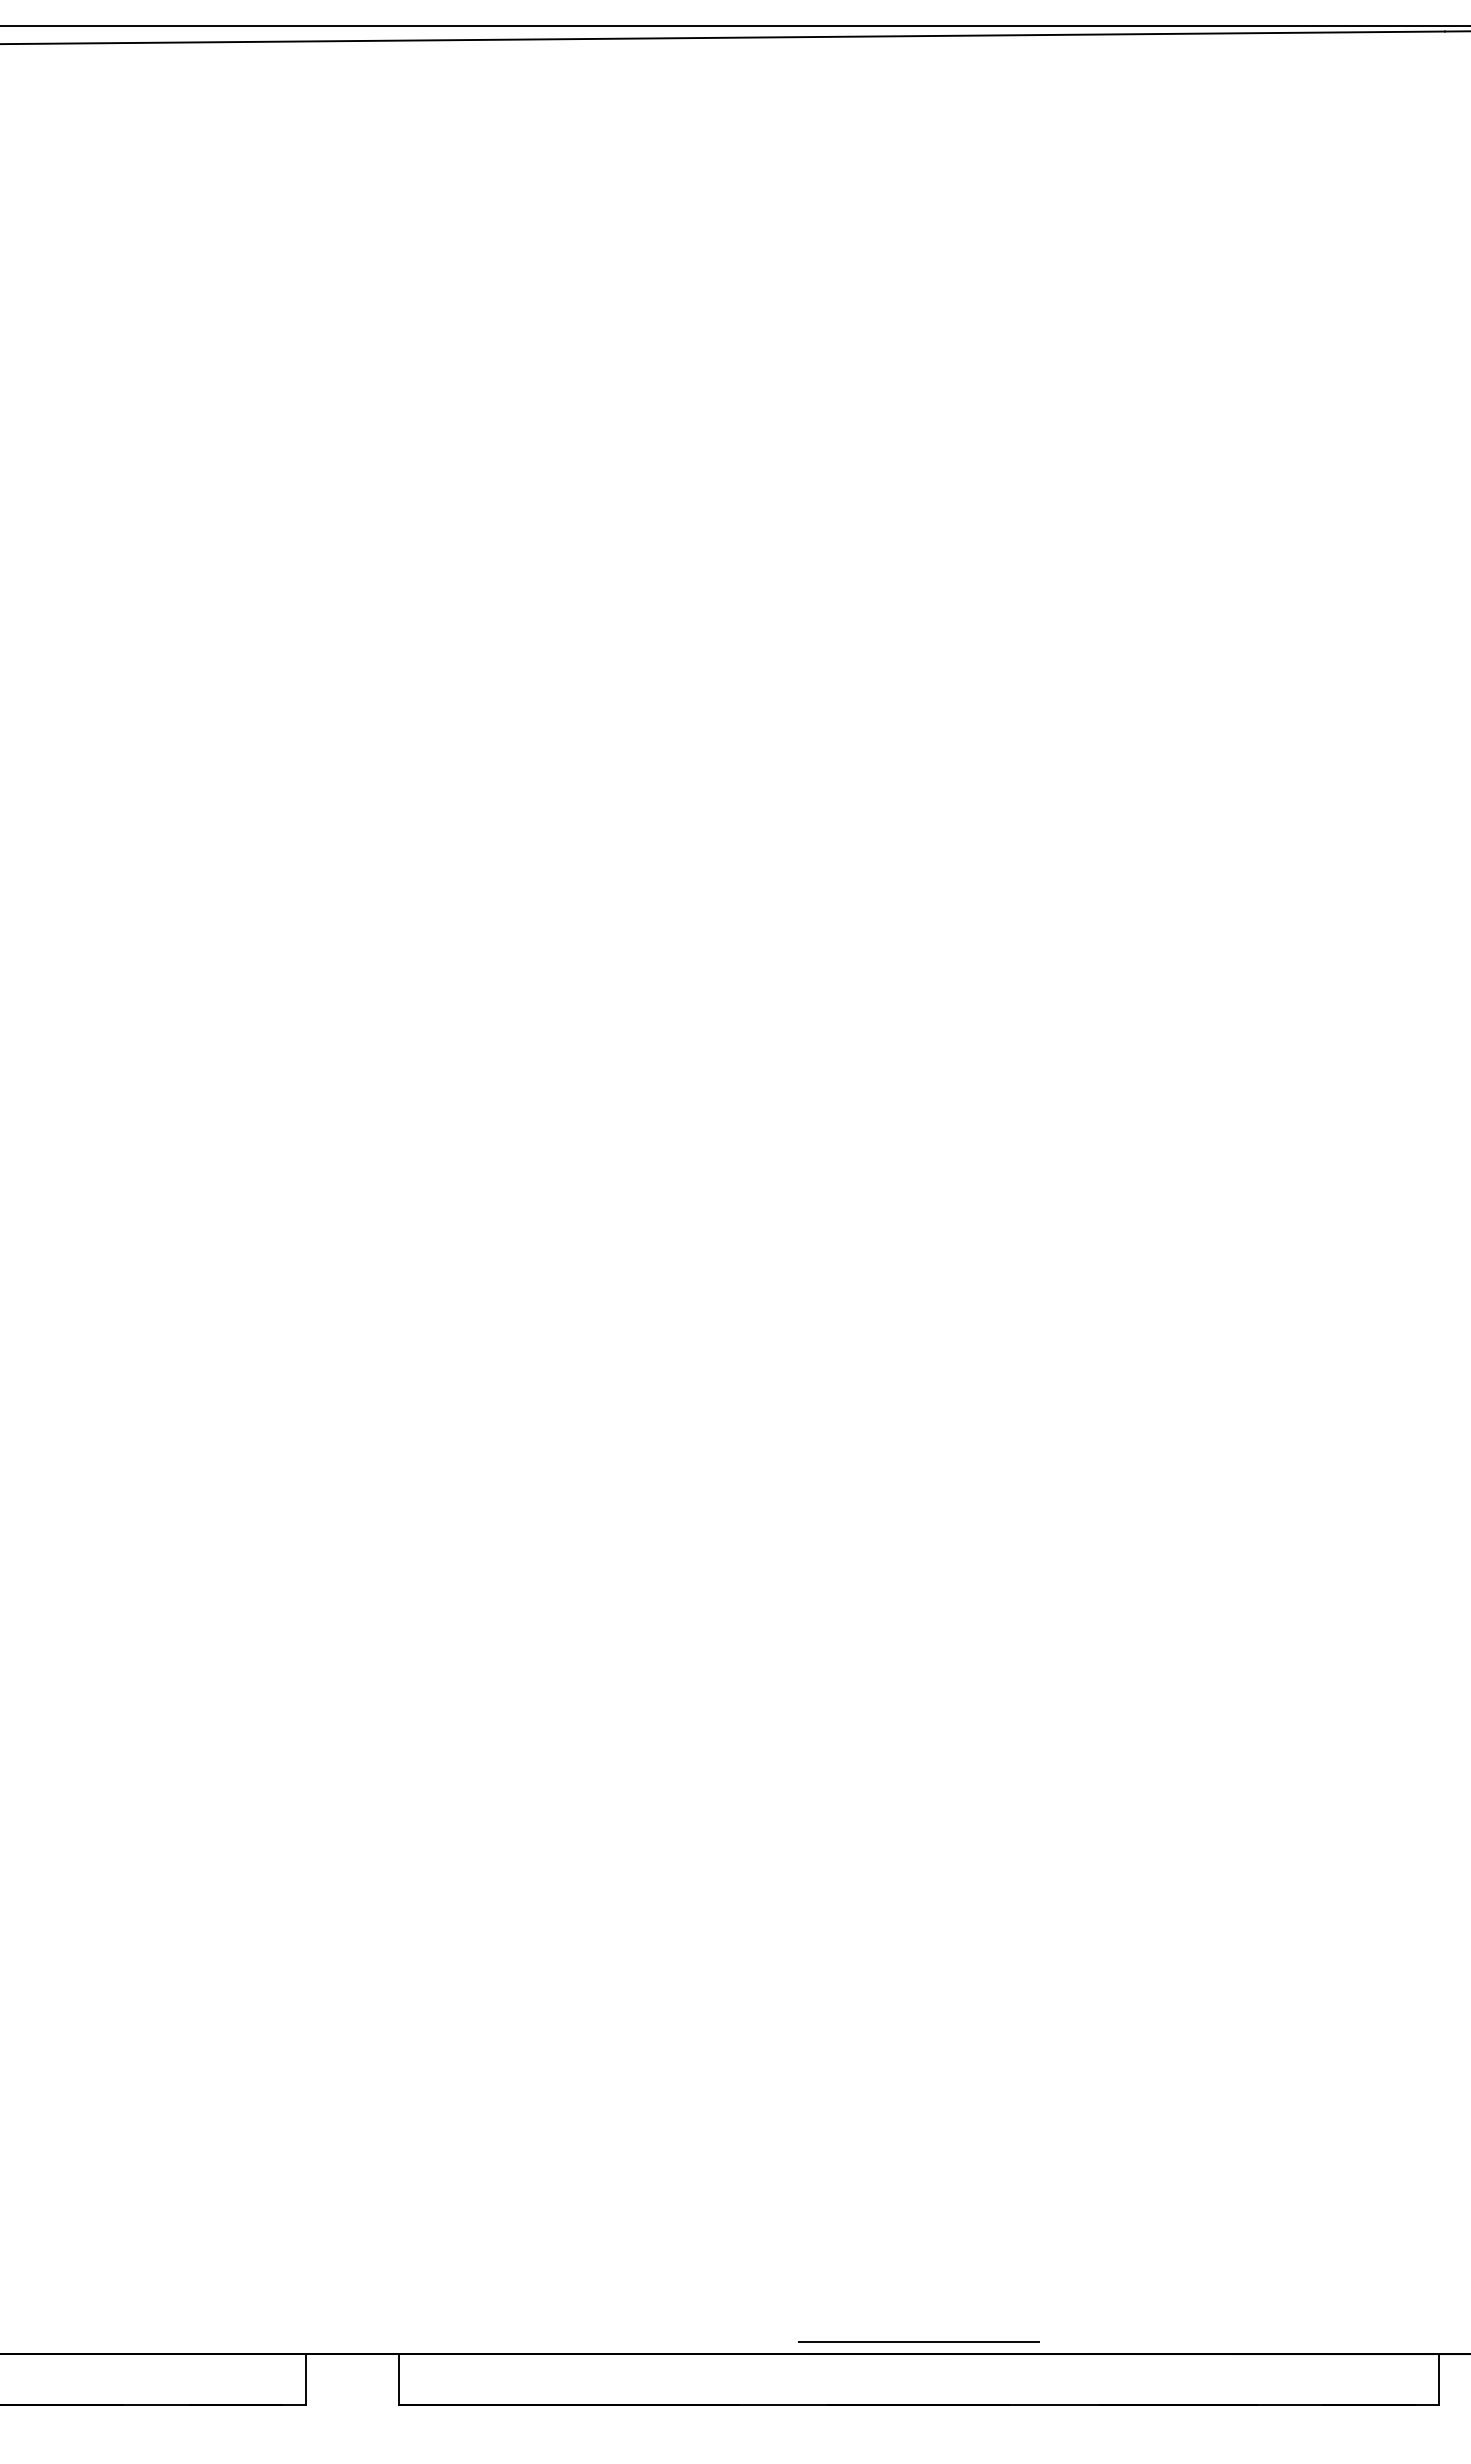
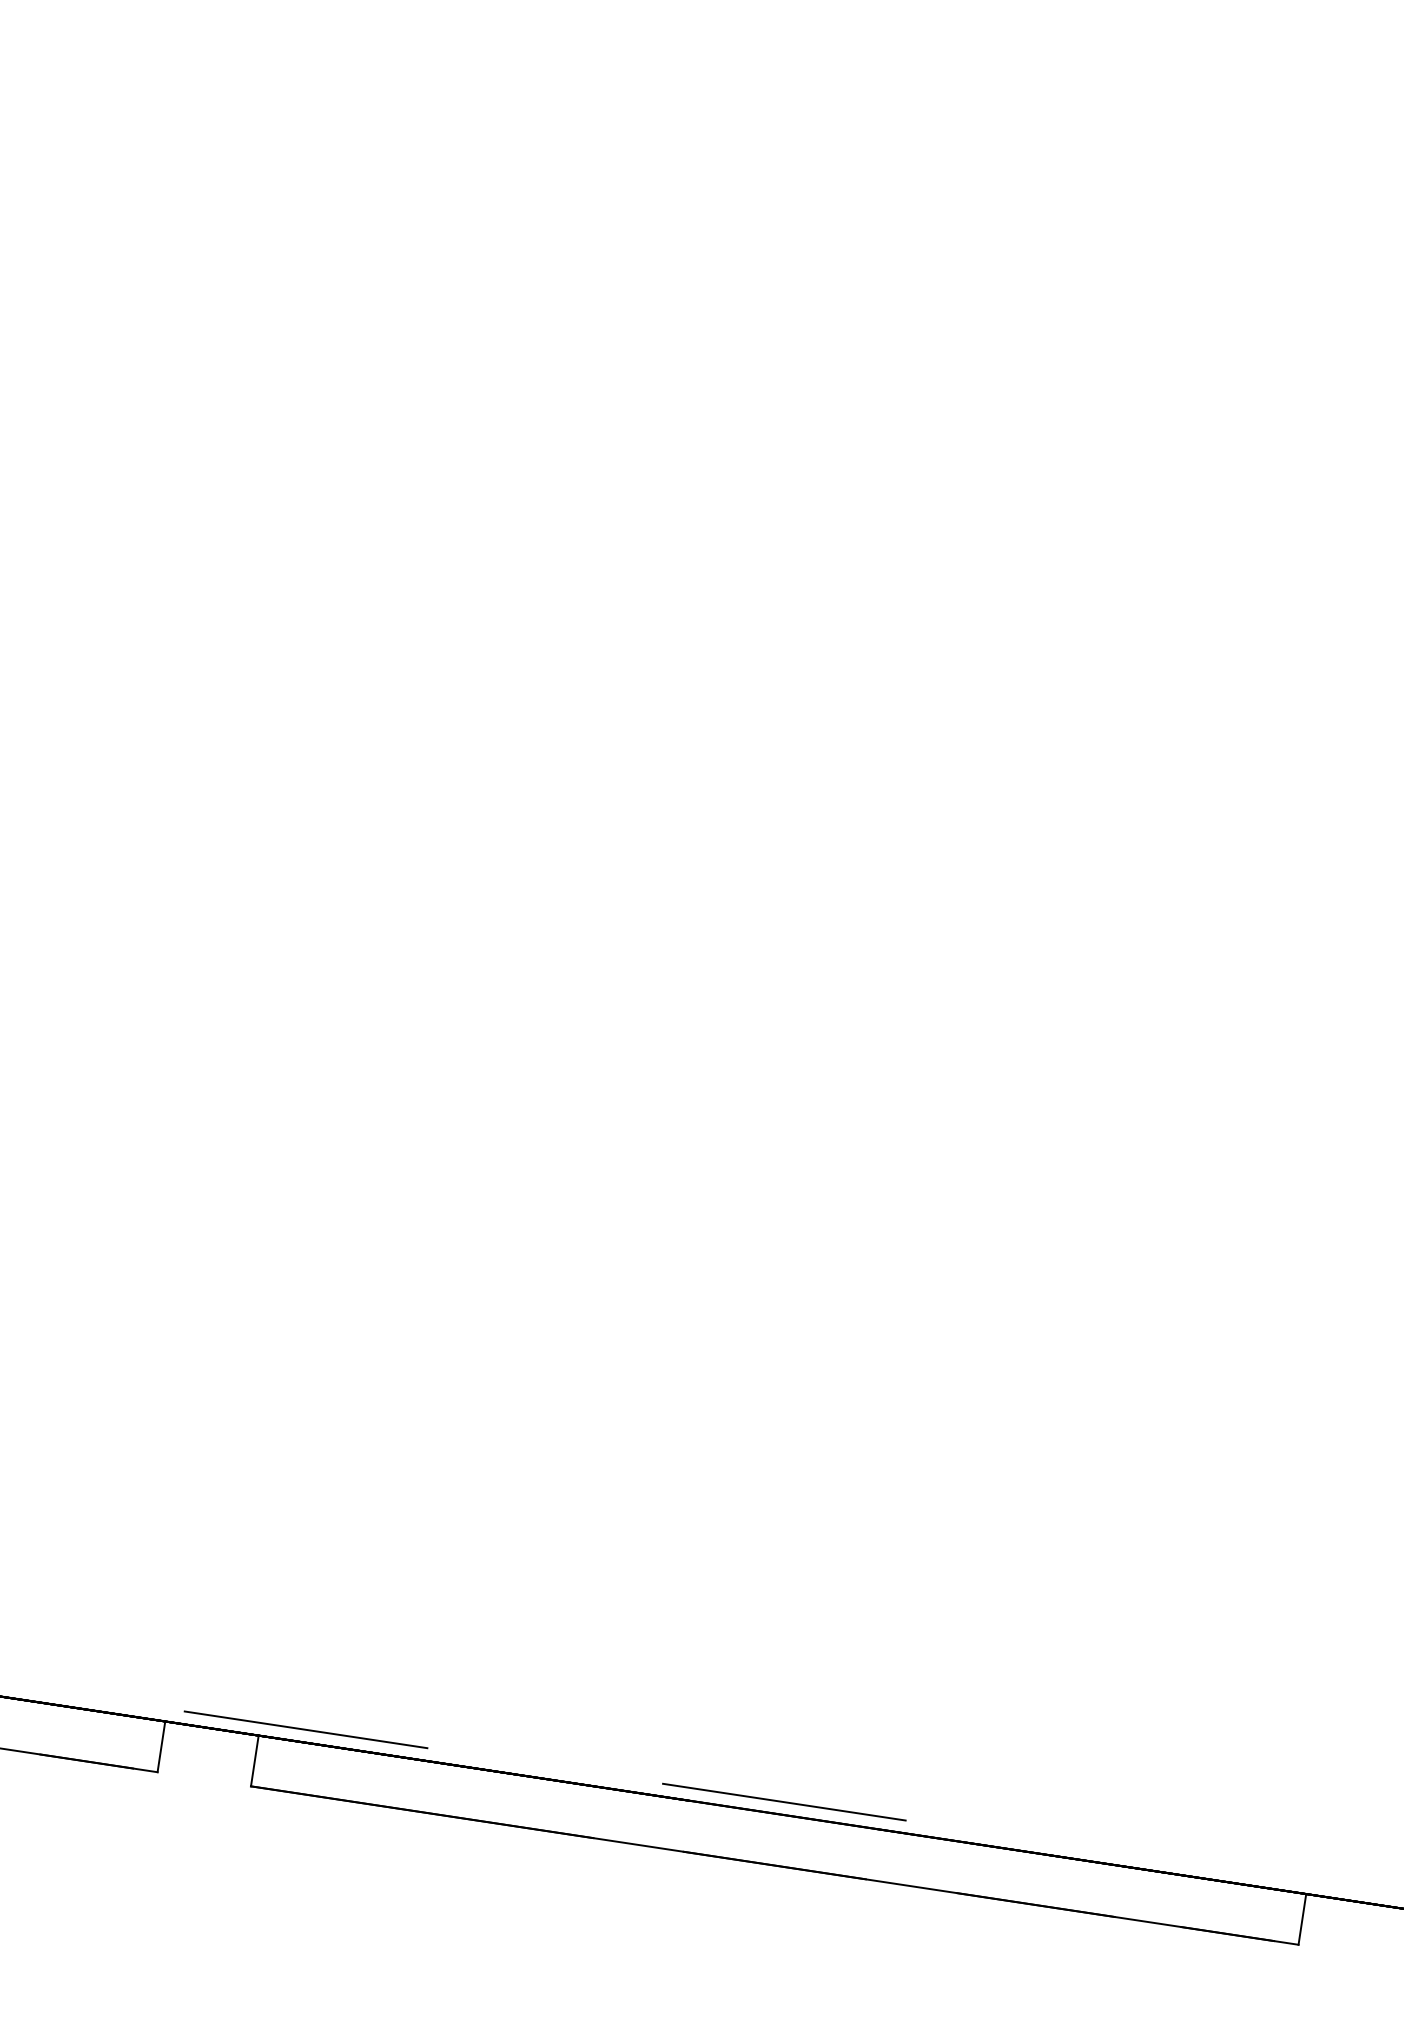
line: (443, 2341) -> (305, 1729), added

